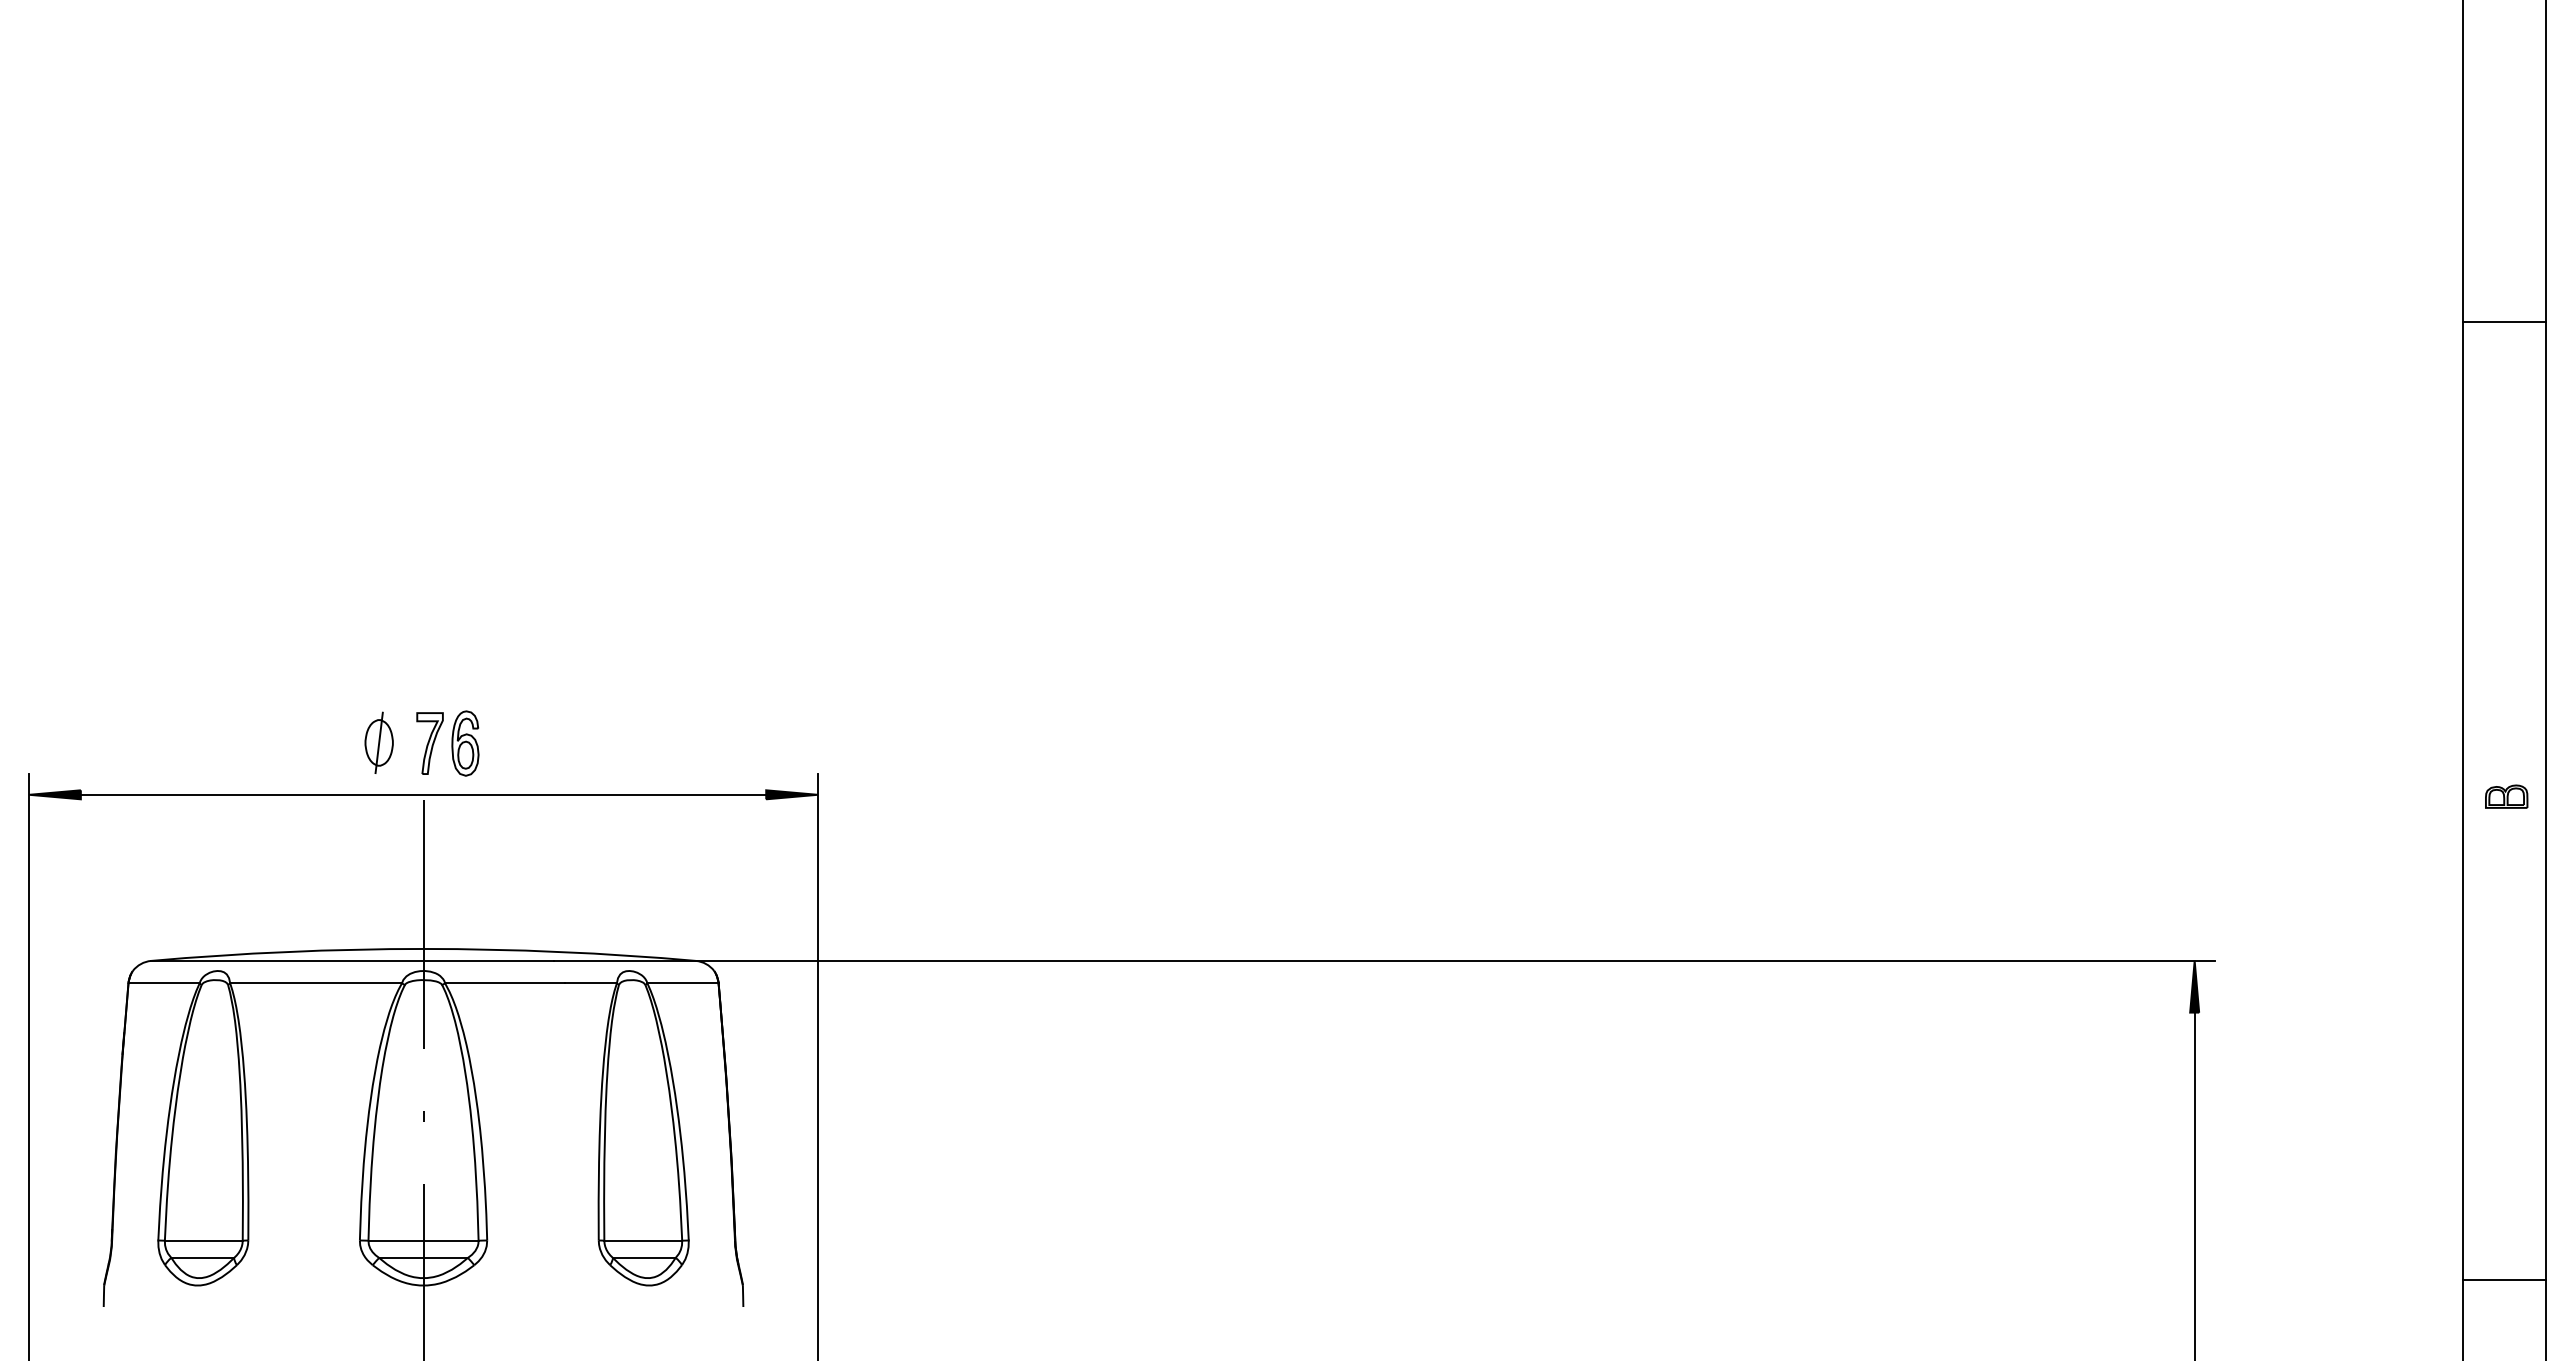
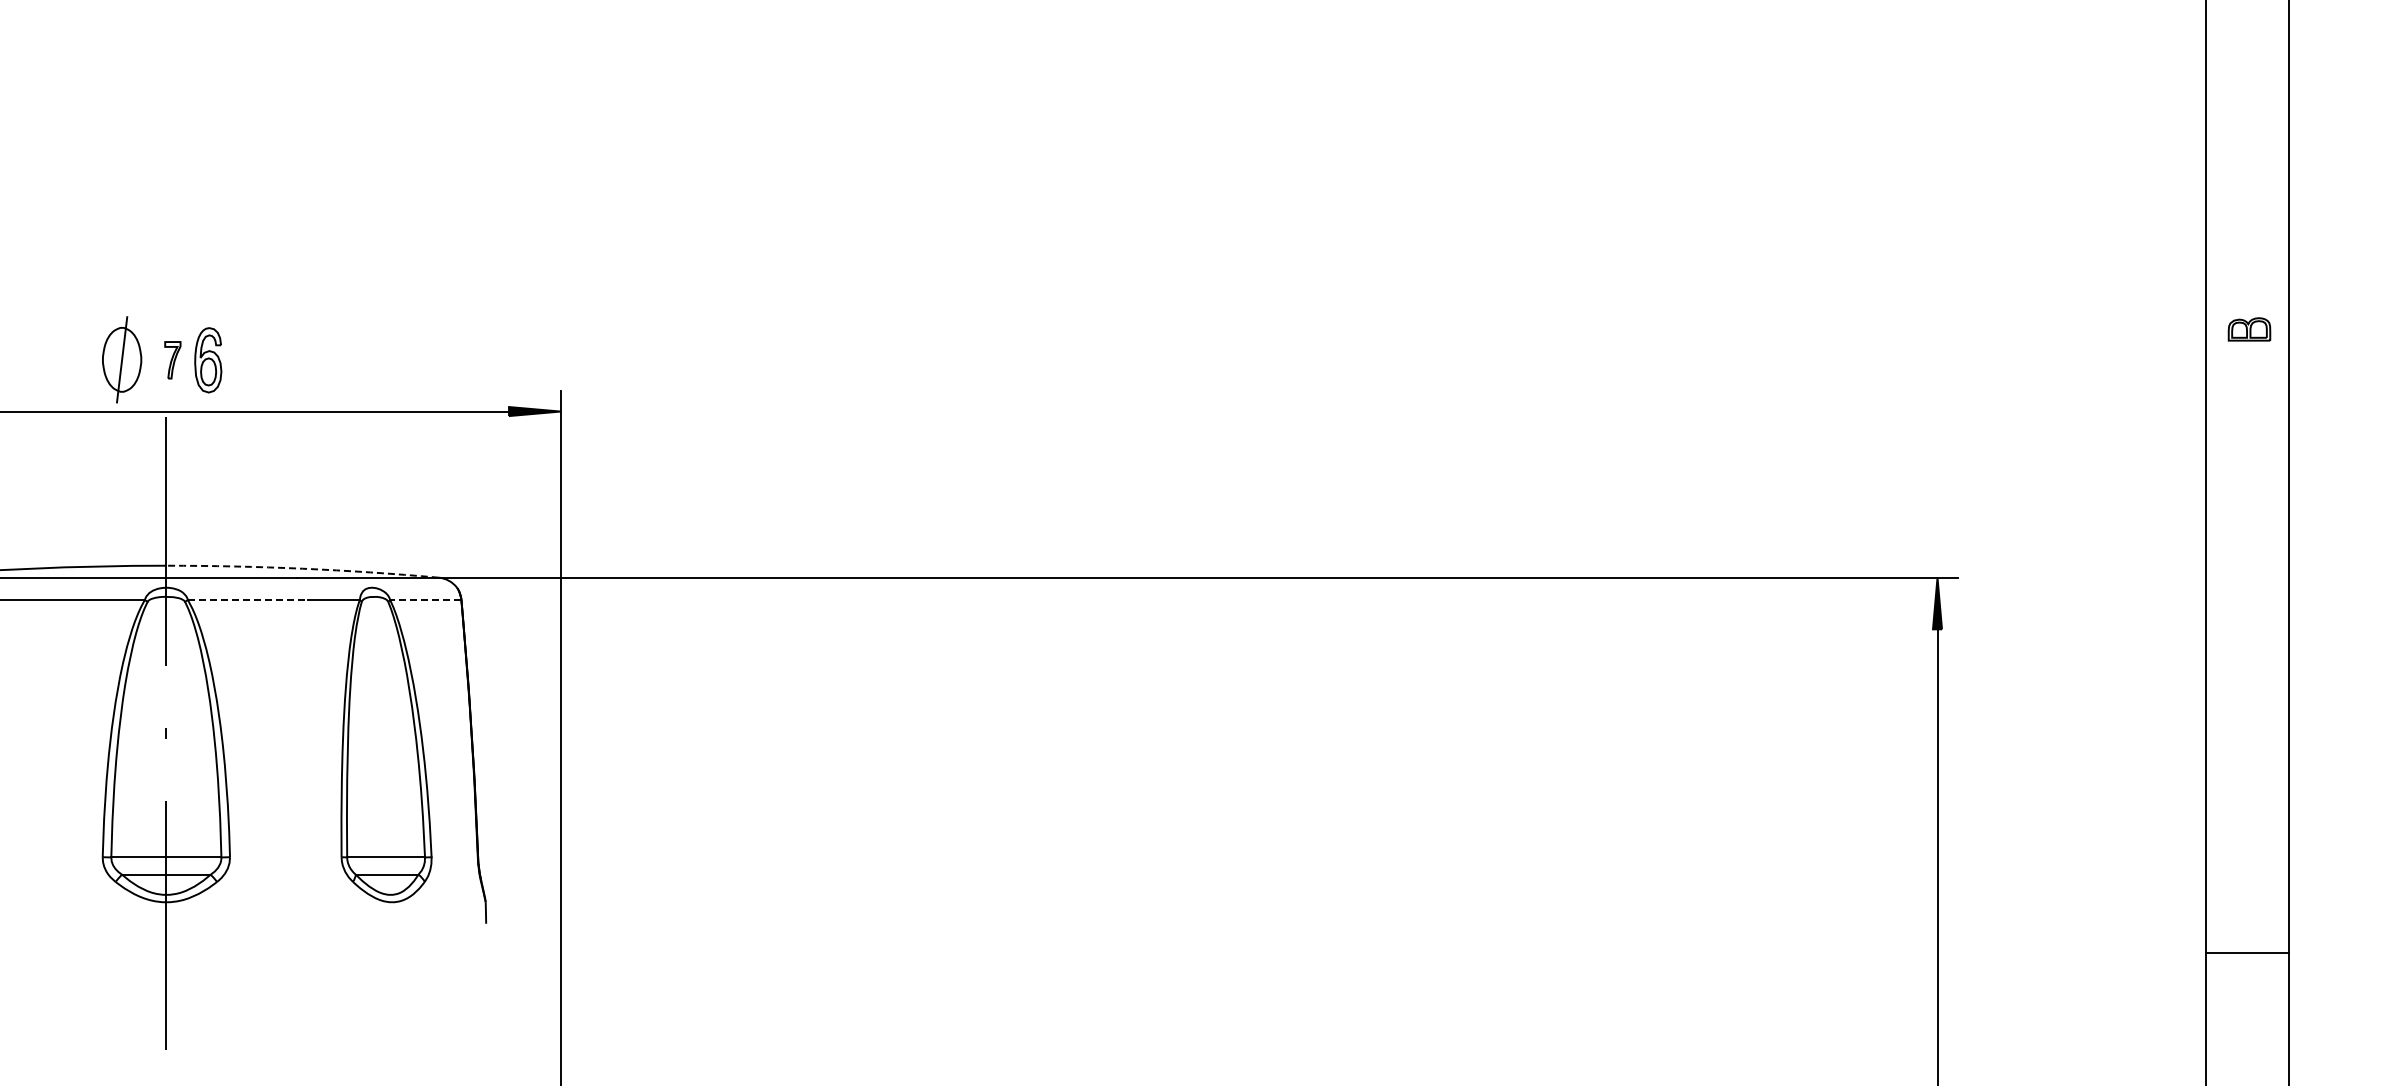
part: (378, 742) -> (121, 359), size x1.4
part: (429, 743) -> (172, 360), size x0.6
part: (2506, 796) -> (2249, 329), moved
arc: (559, 951) -> (302, 568), solid -> dashed
line: (505, 983) -> (248, 600), solid -> dashed
line: (683, 983) -> (426, 600), solid -> dashed
line: (2504, 1279) -> (2247, 952), moved

